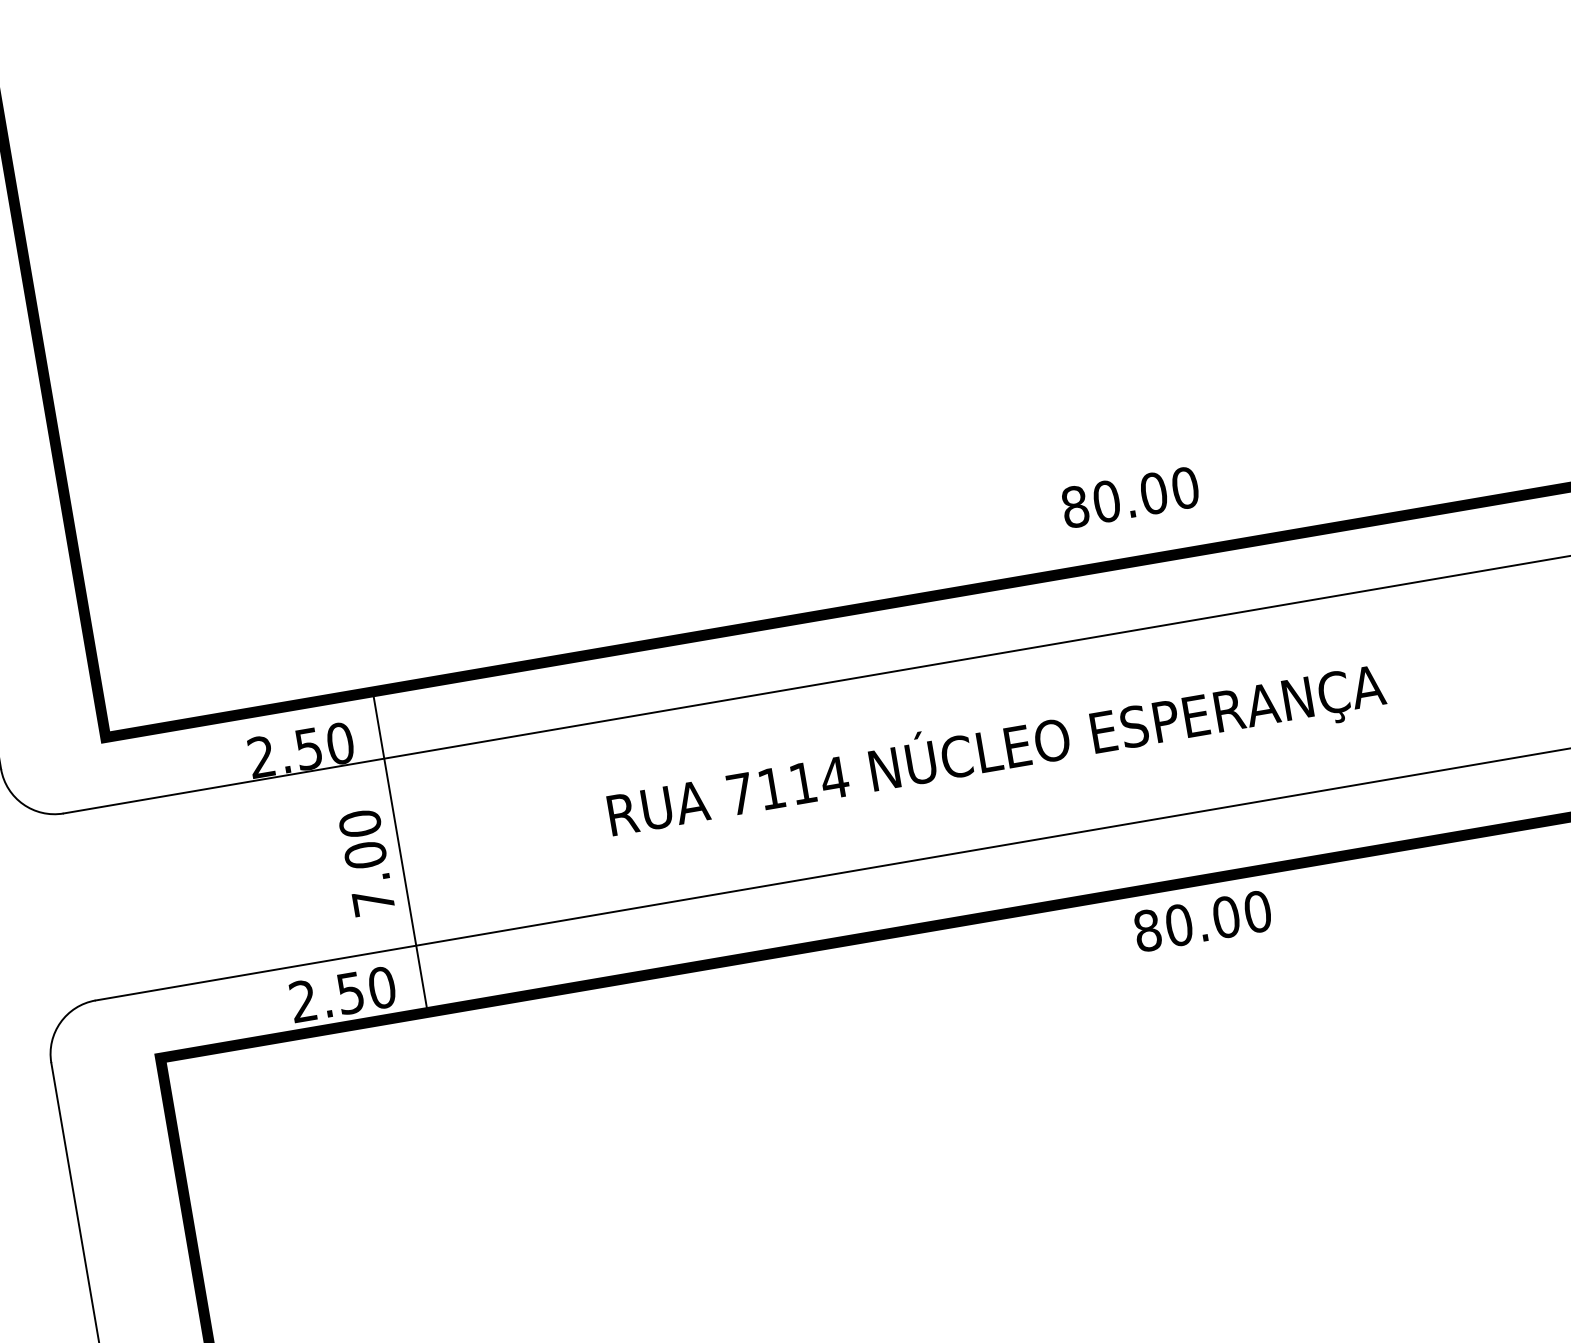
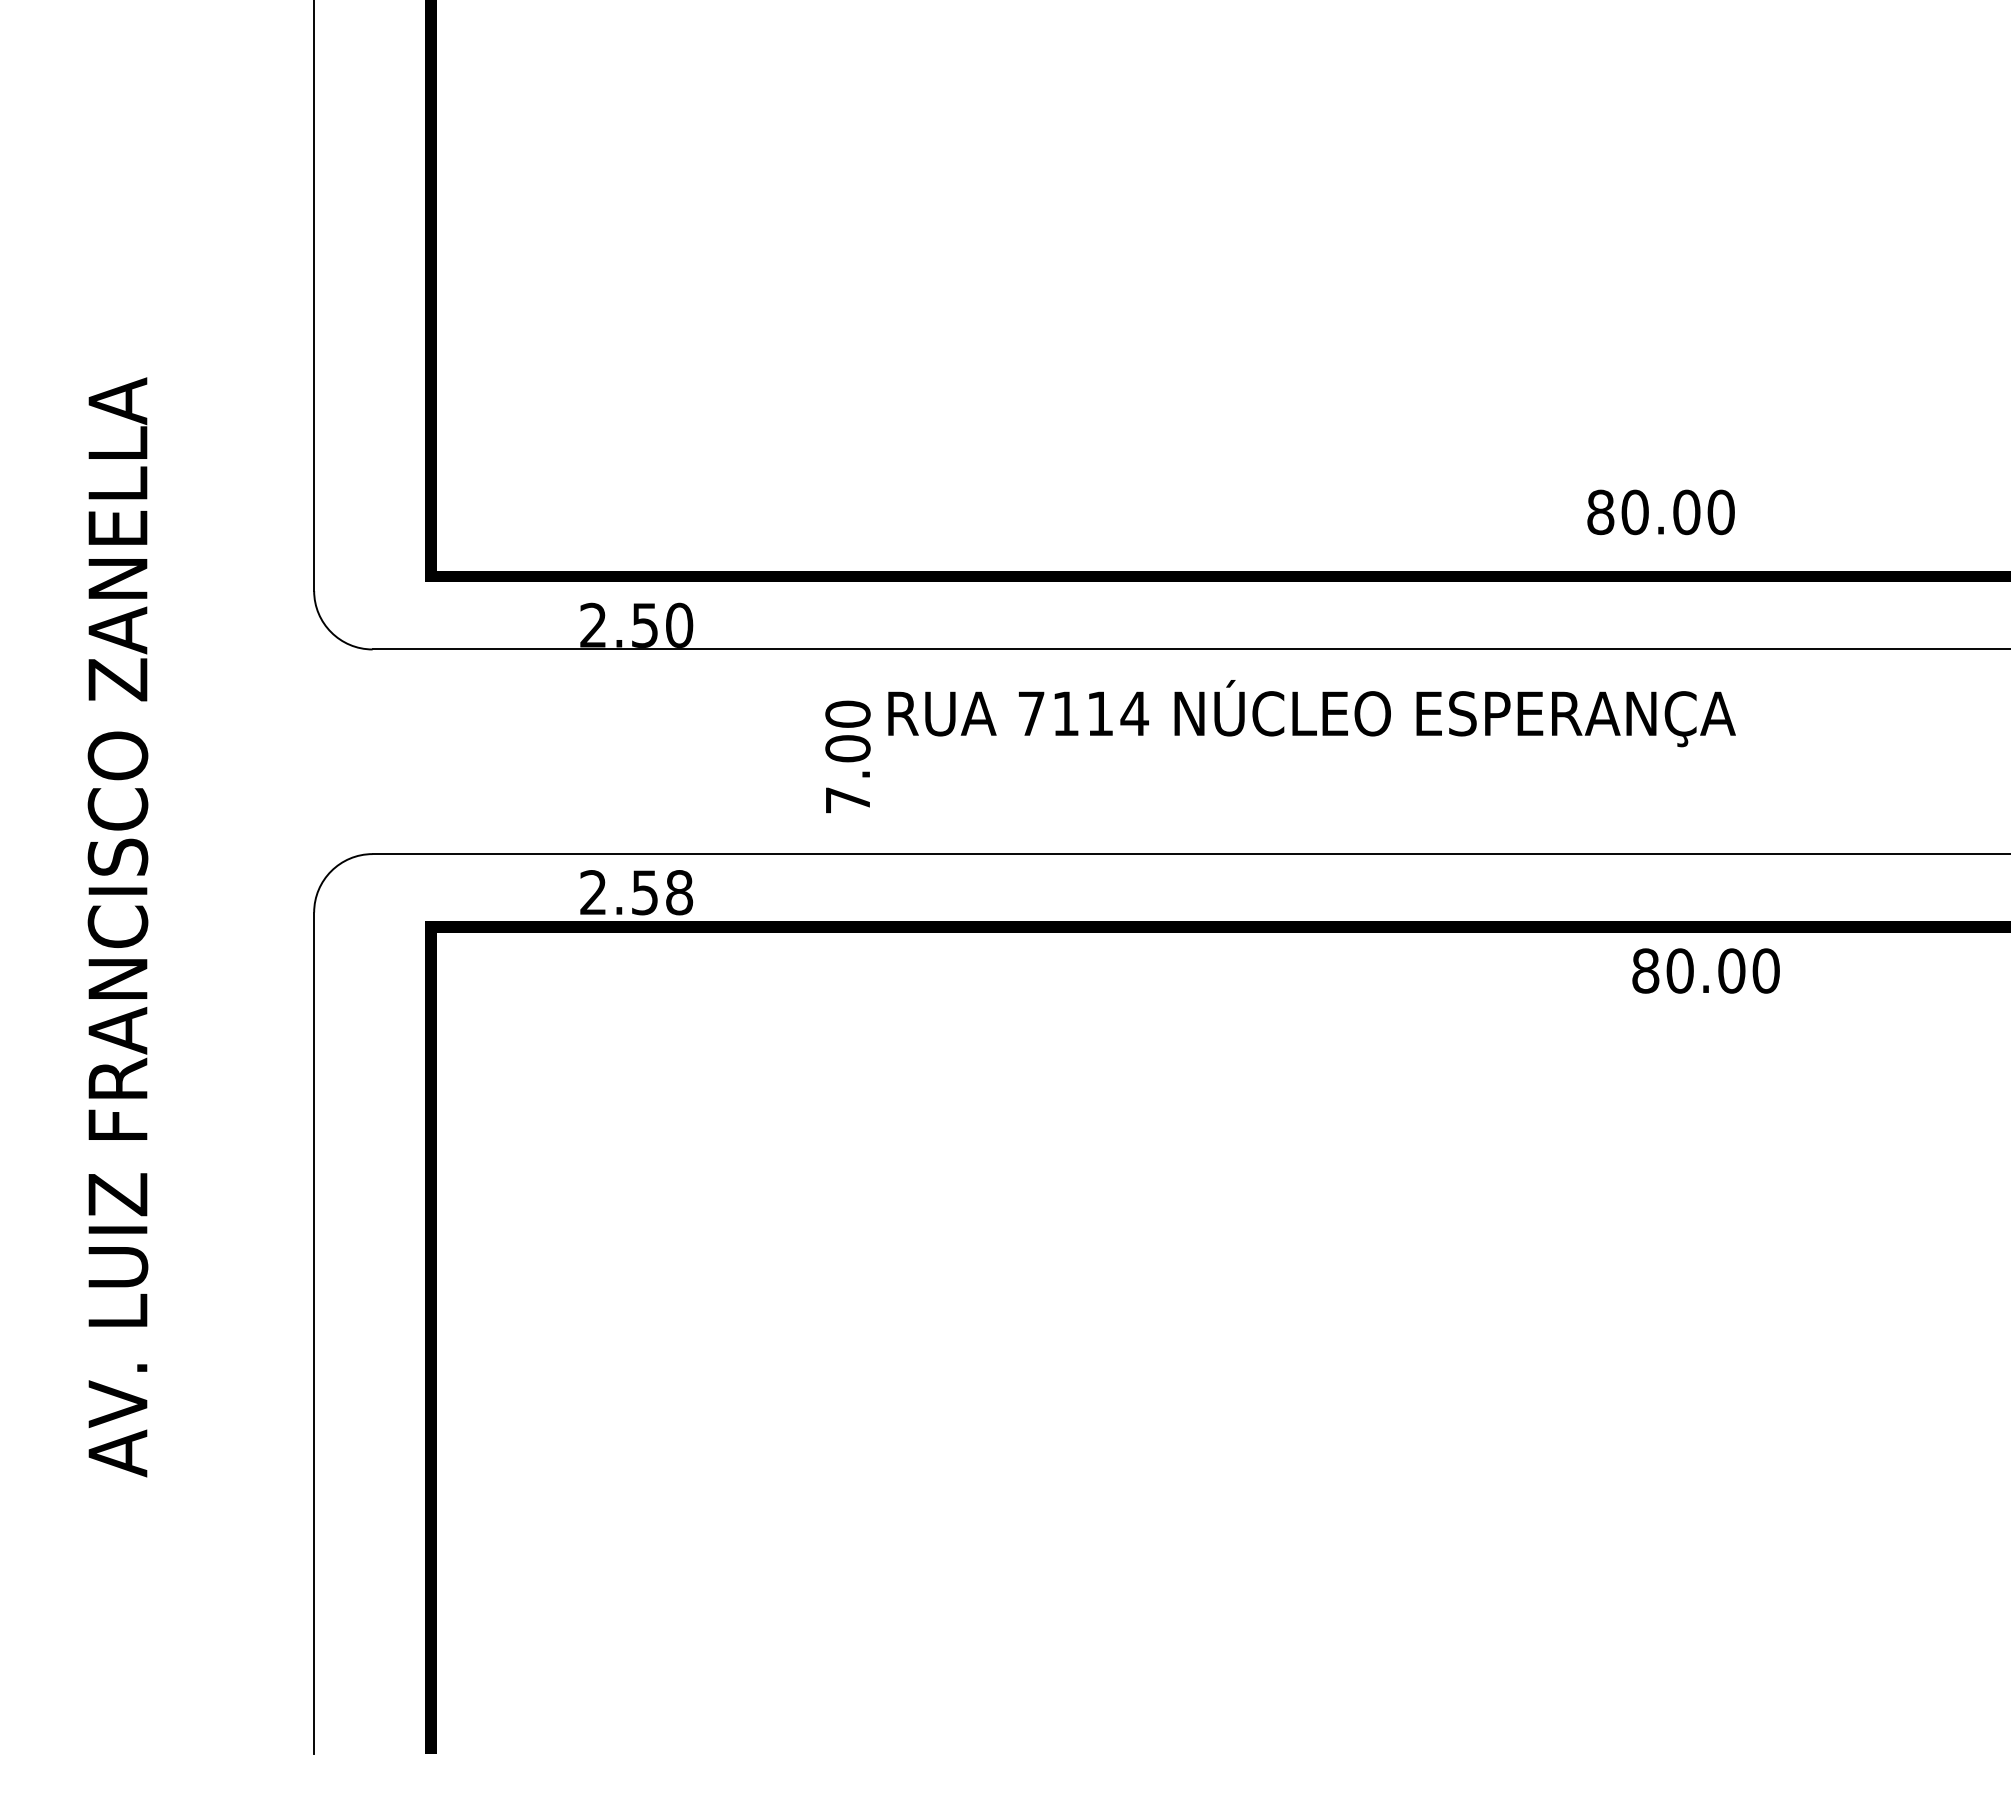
text: (1129, 497) -> (1660, 512), moved
text: (996, 750) -> (1311, 713), moved
line: (400, 851) -> (723, 751), removed
text: (366, 862) -> (847, 756), moved
text: (1202, 920) -> (1705, 970), moved
text: (382, 987) -> (679, 892), 2.50 -> 2.58

